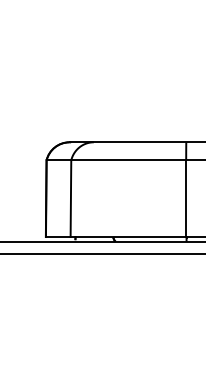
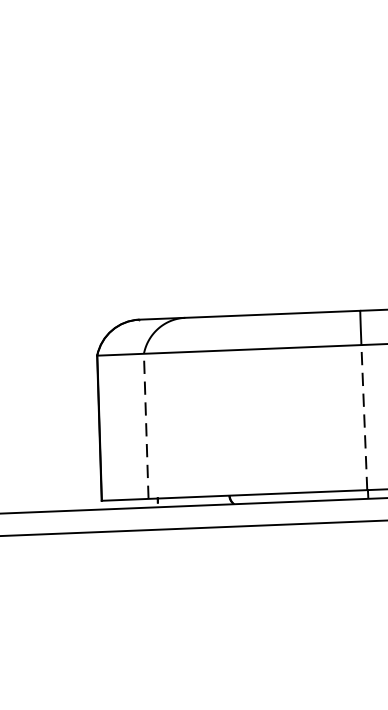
line: (70, 198) -> (145, 425), solid -> dashed
line: (186, 198) -> (364, 417), solid -> dashed

